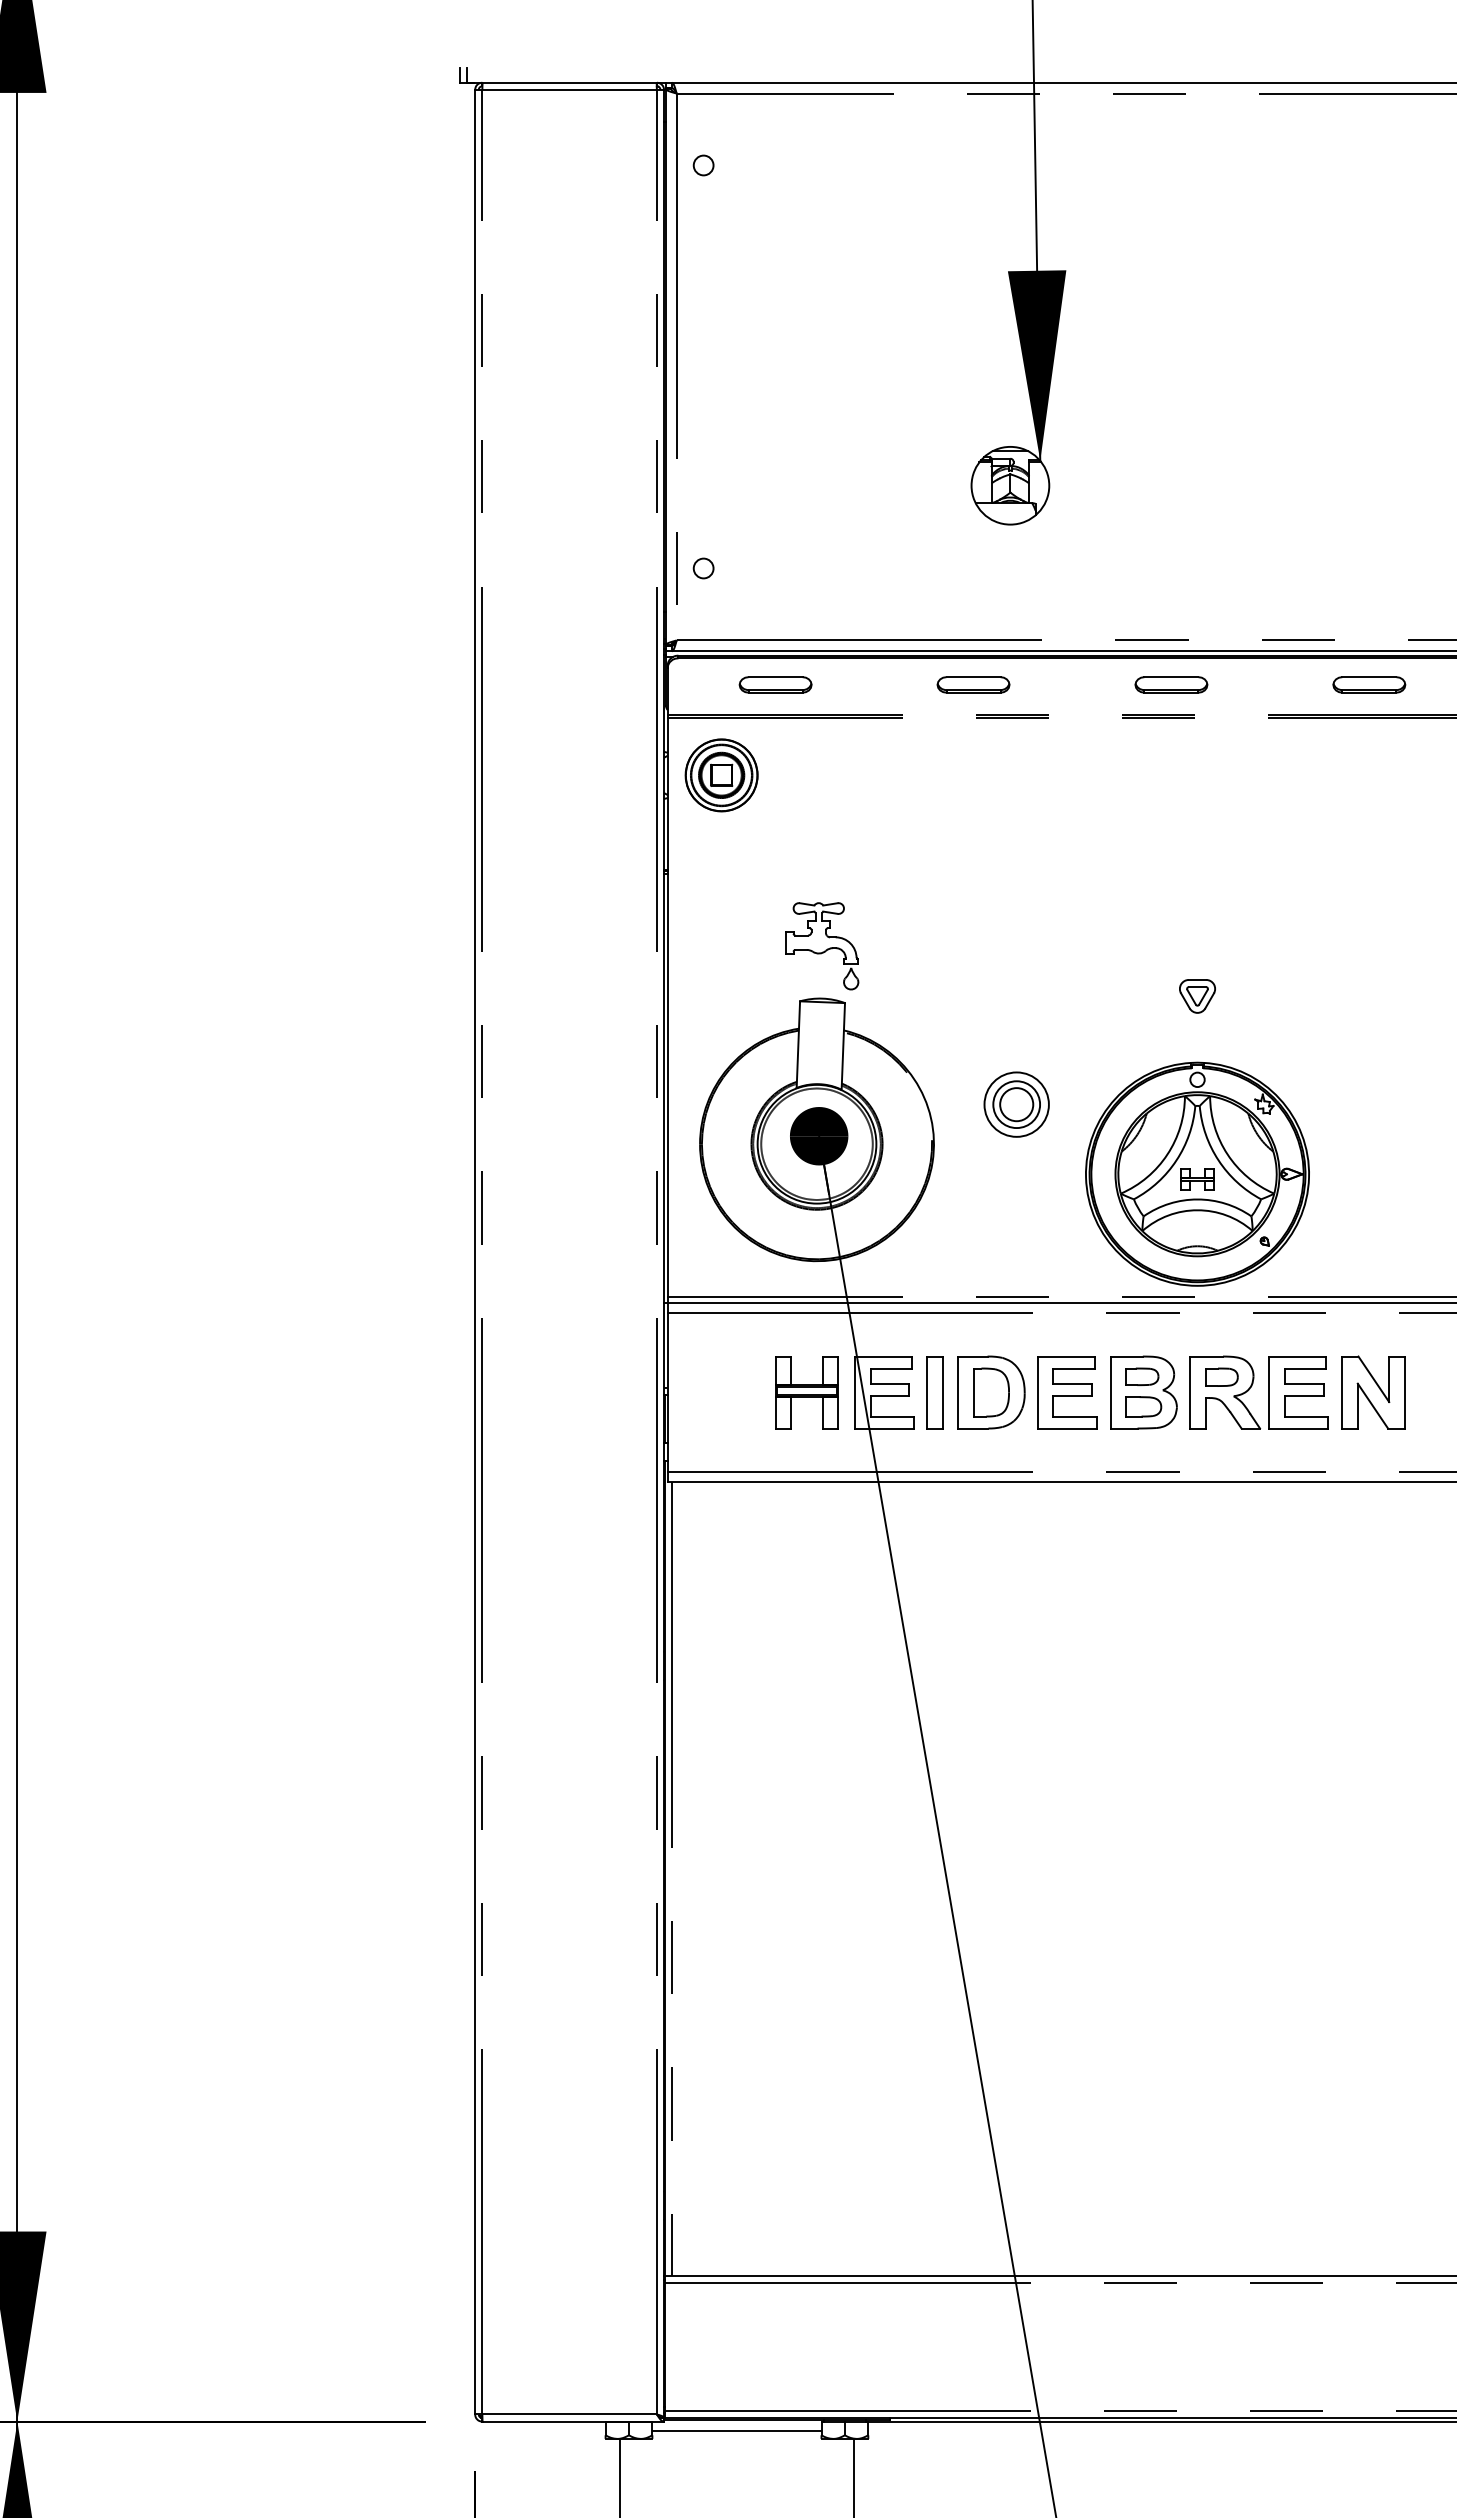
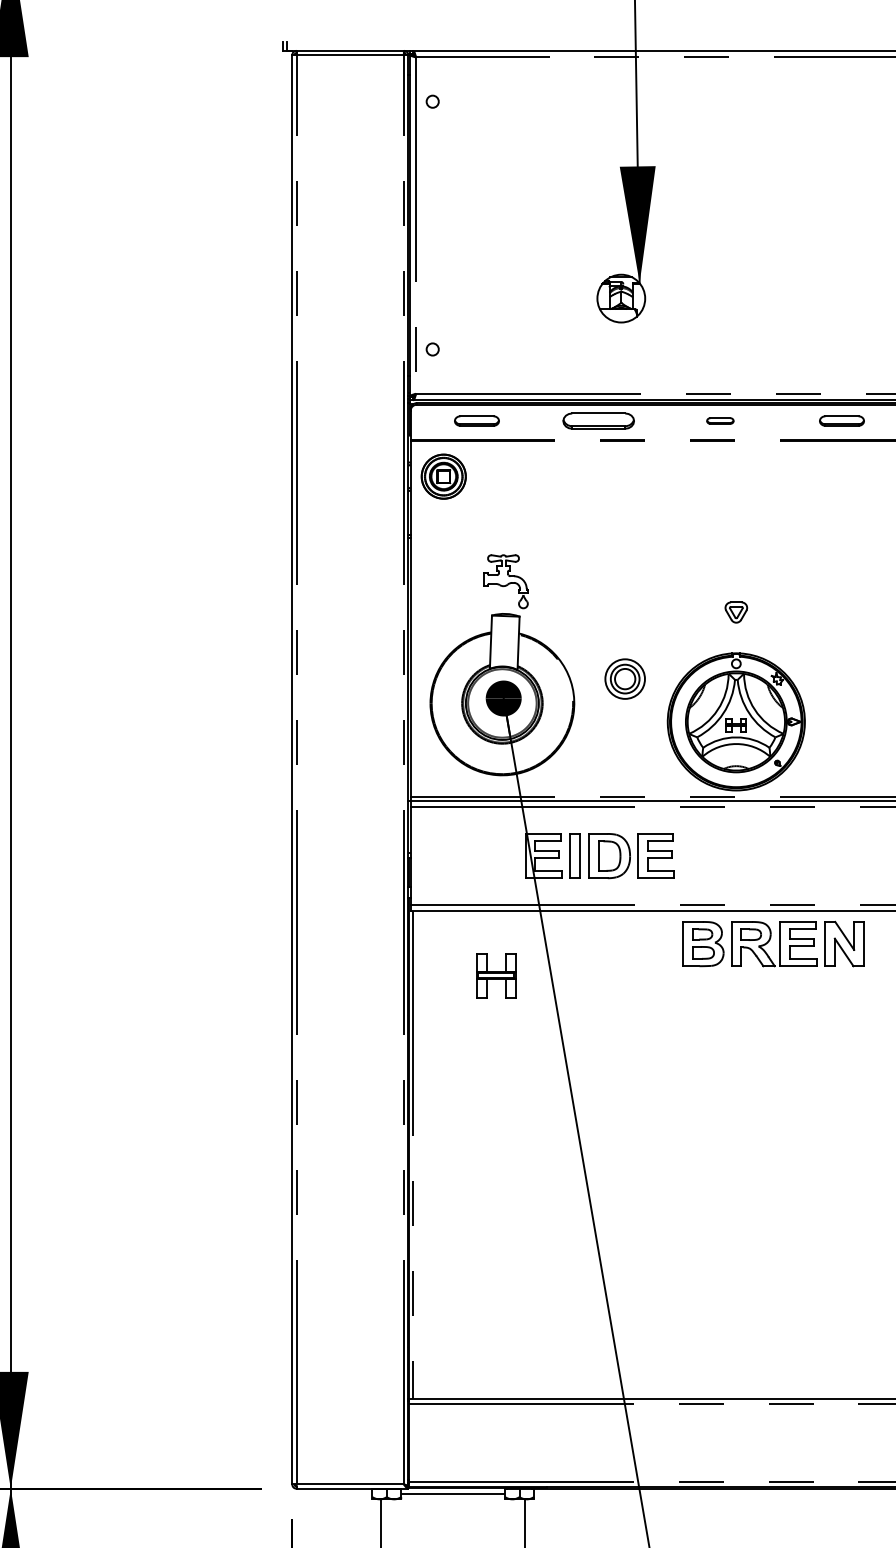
part: (973, 683) -> (598, 420), size x1.6
part: (1171, 683) -> (720, 420), size x0.6
part: (807, 1391) -> (496, 975), moved
part: (1257, 1391) -> (773, 943), moved

